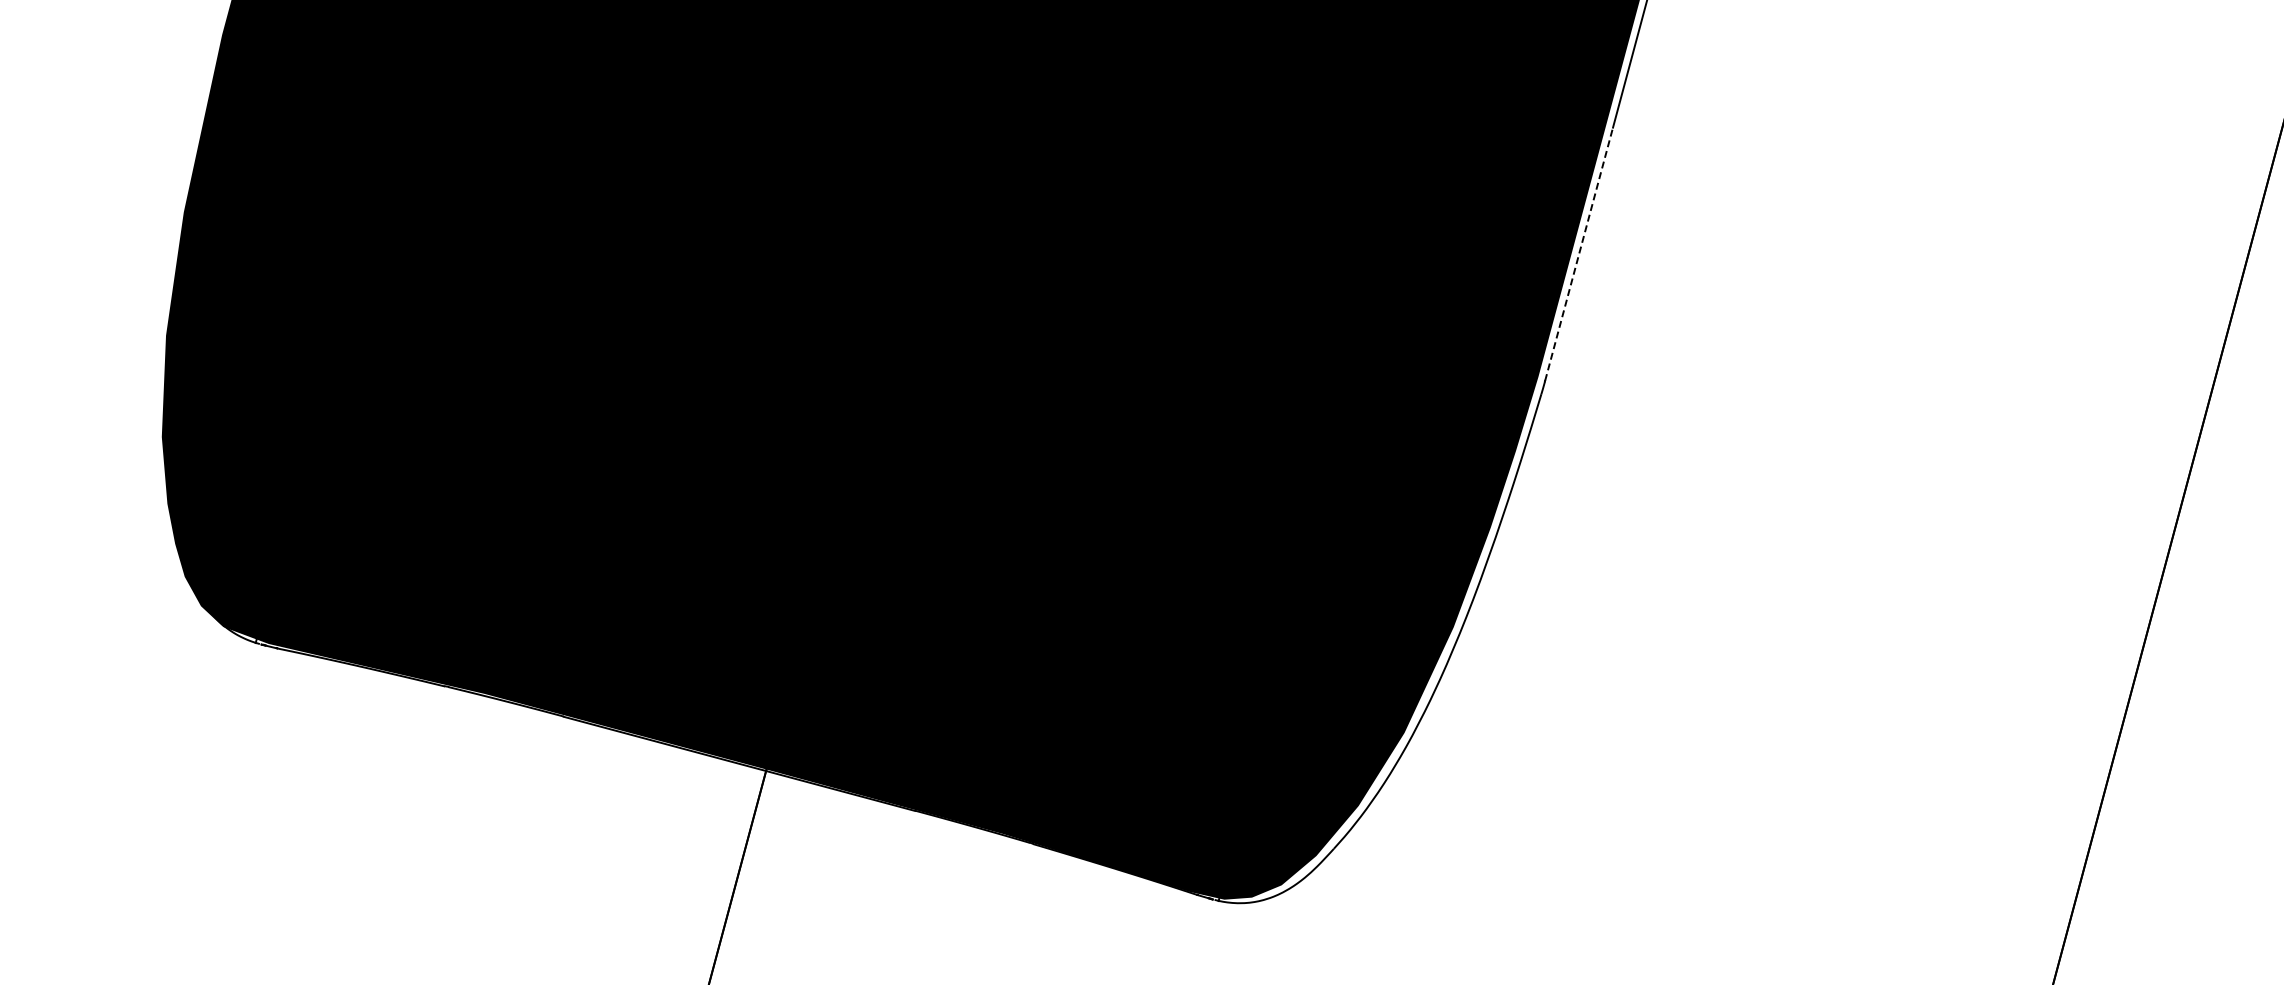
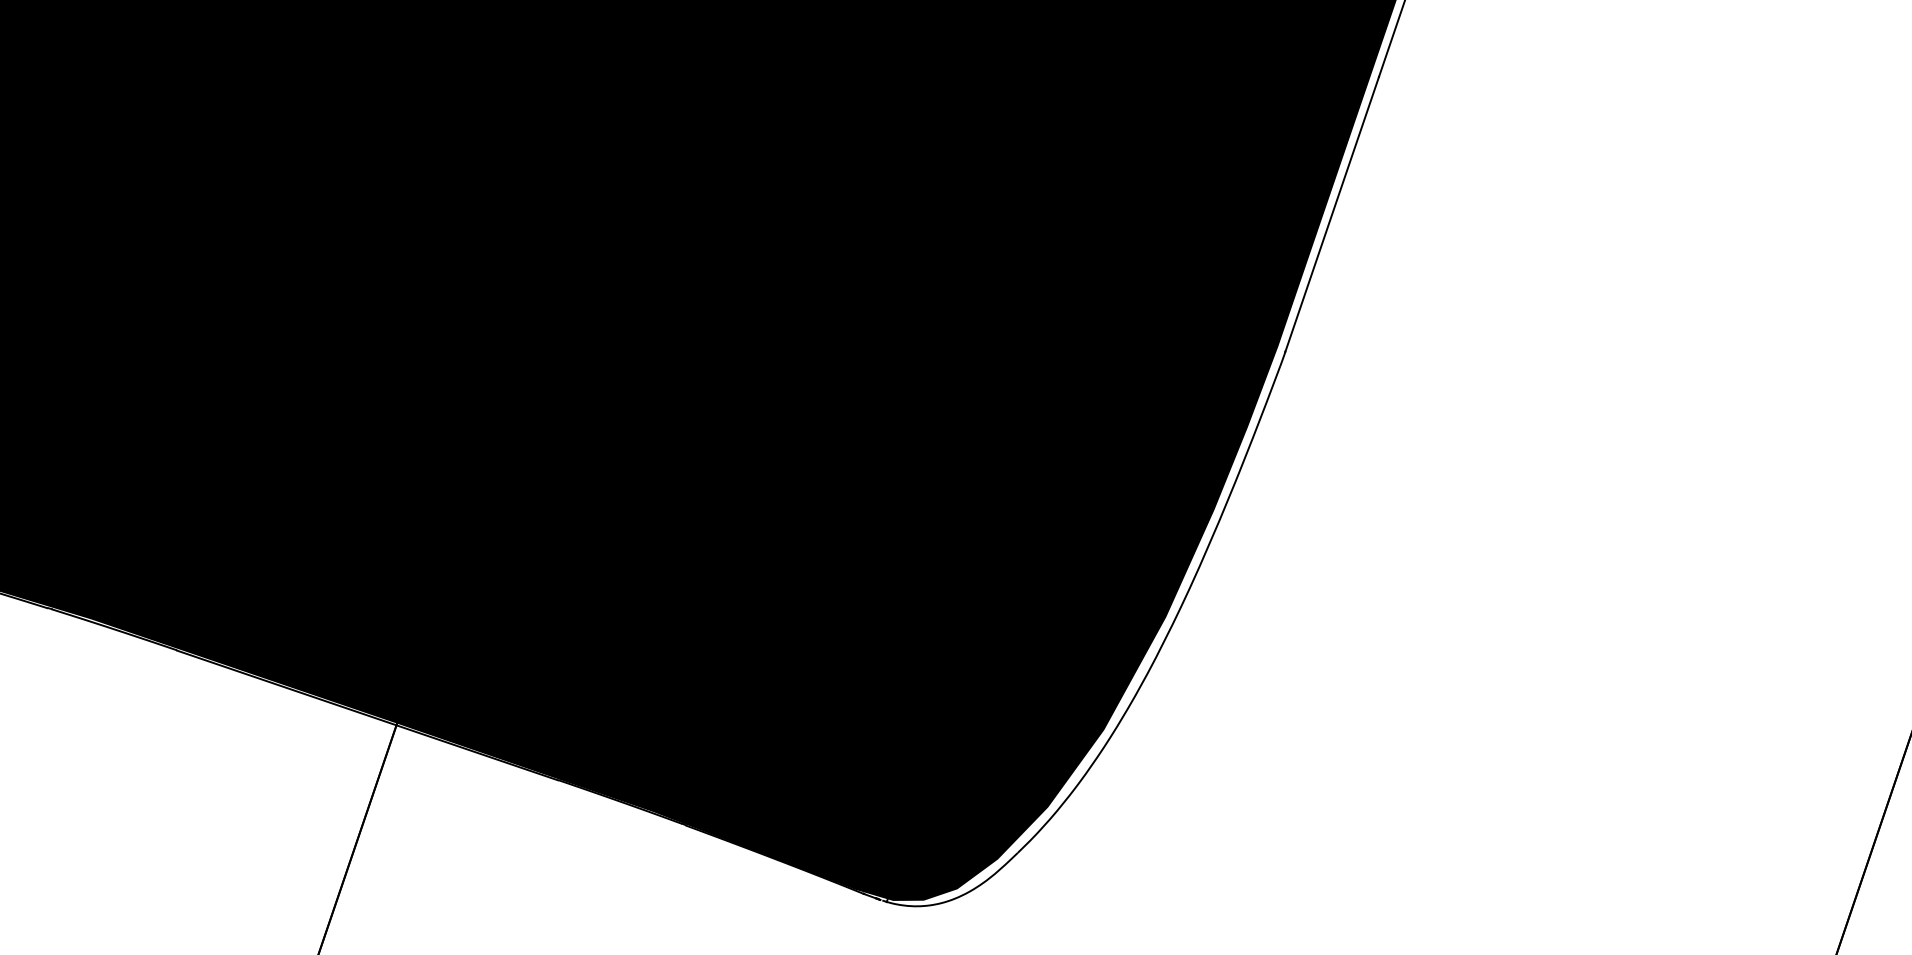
line: (1579, 253) -> (1332, 213), dashed -> solid

